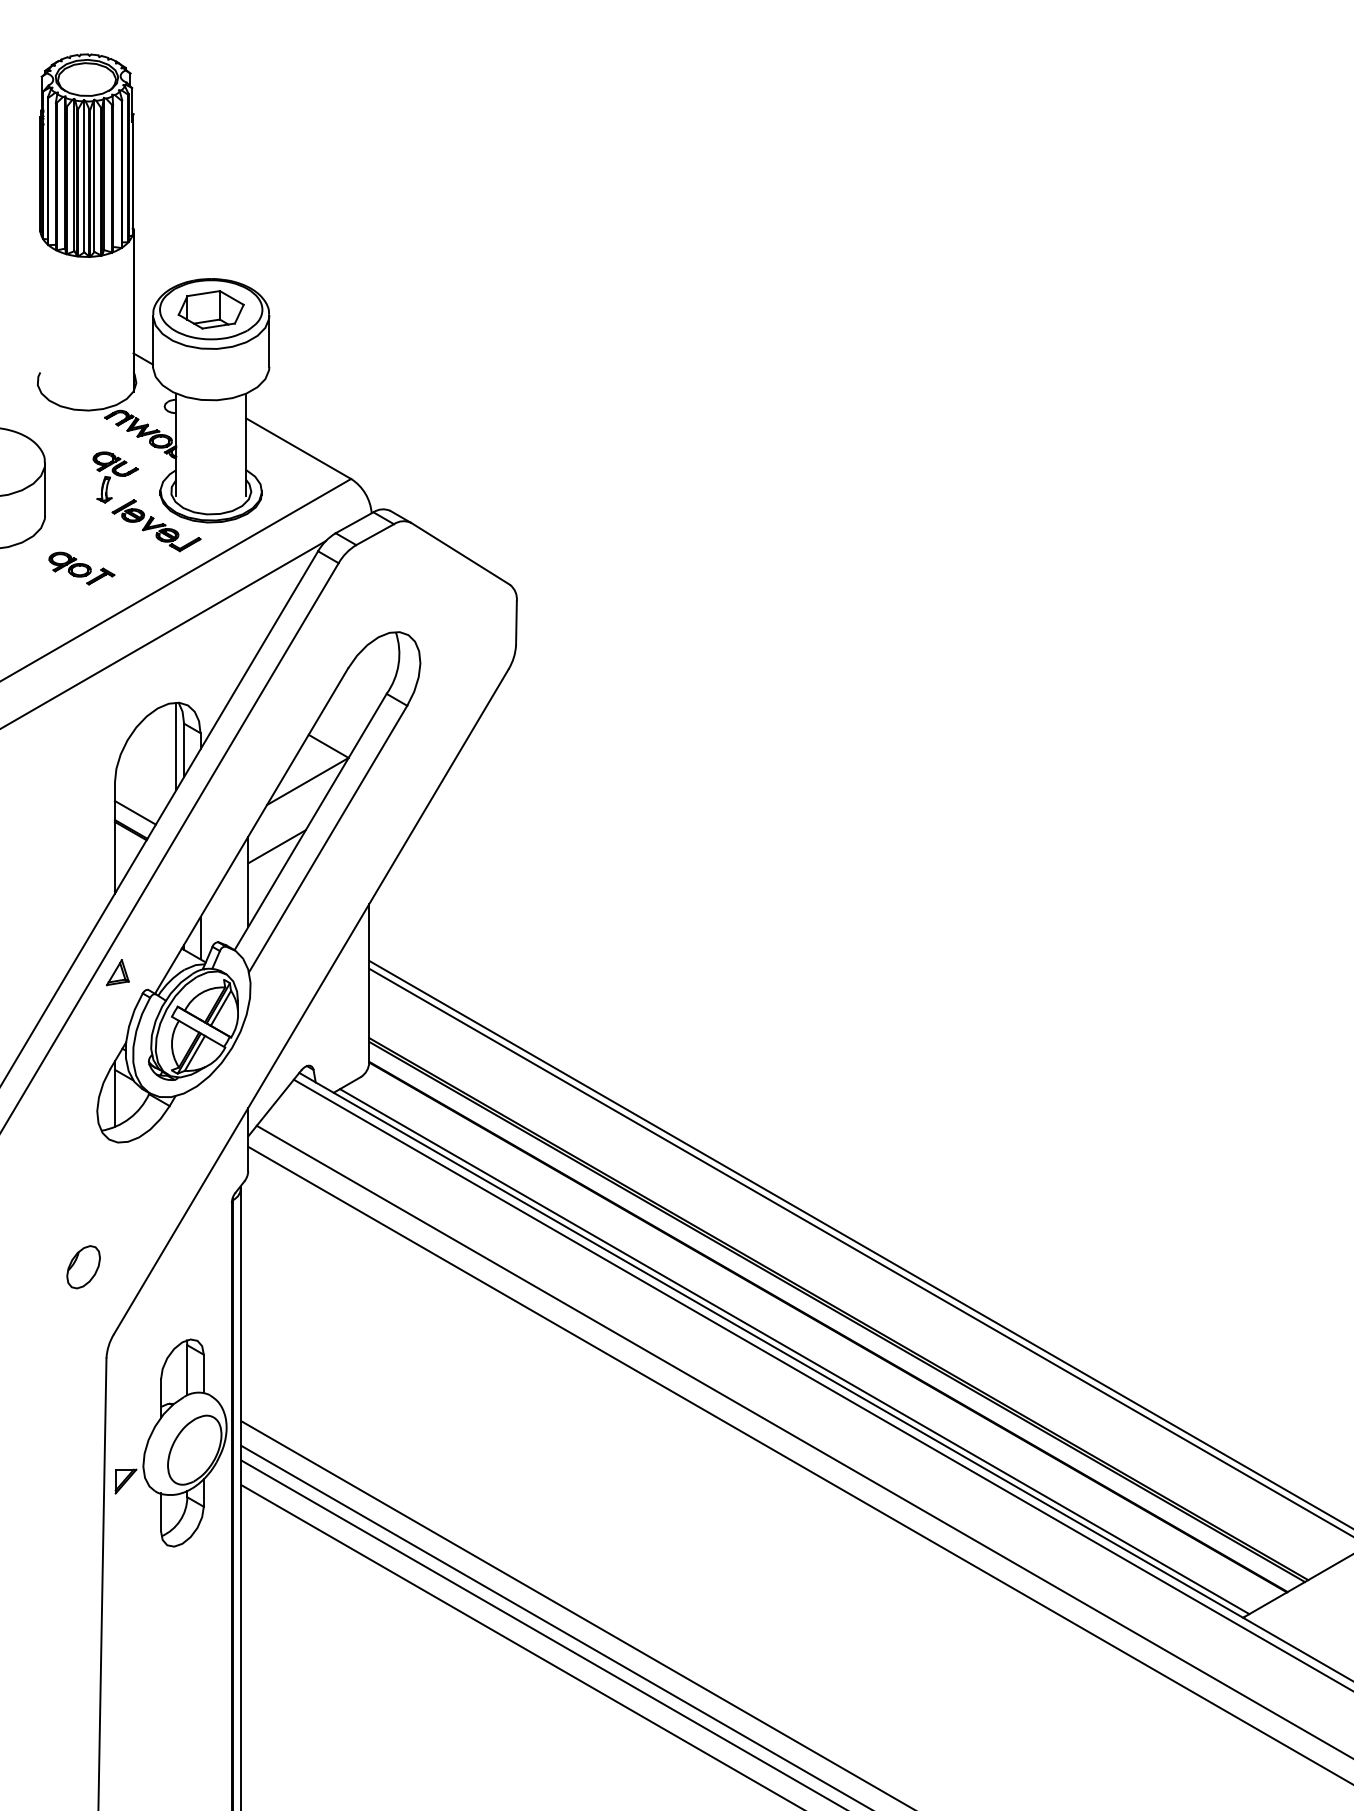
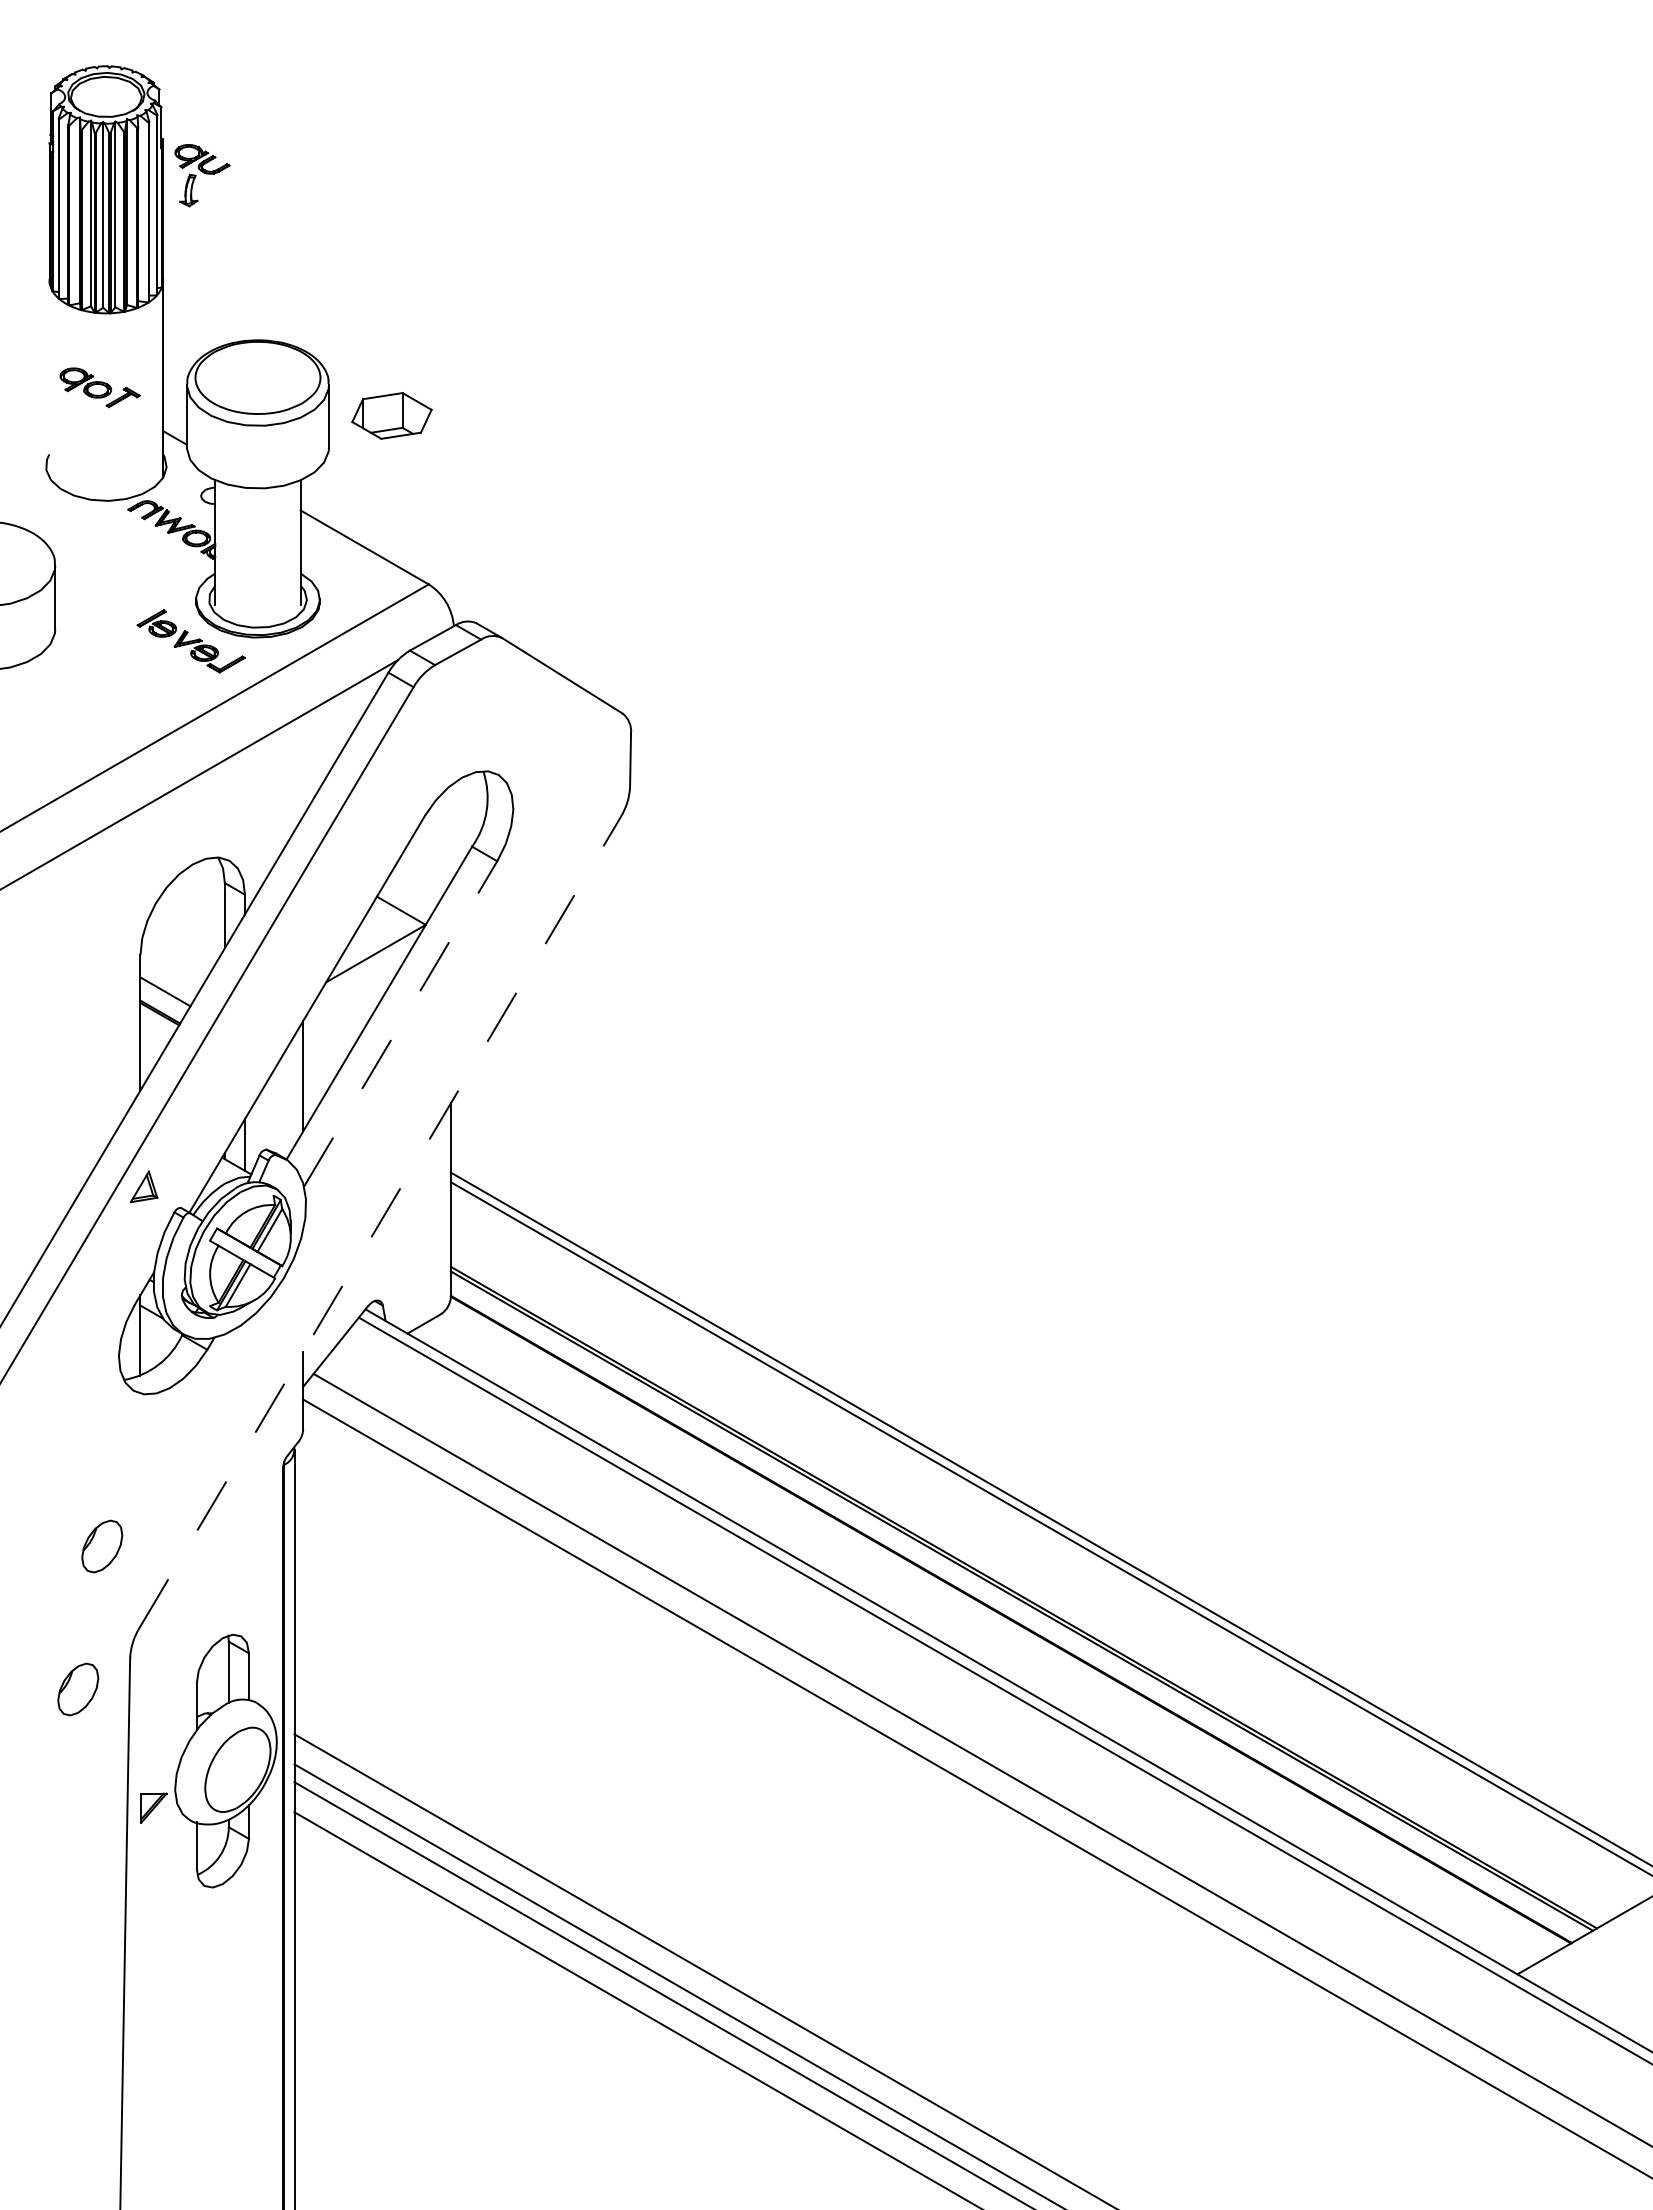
part: (210, 309) -> (391, 415), moved
part: (115, 477) -> (202, 175), moved
part: (81, 568) -> (99, 387), moved
line: (176, 746) -> (215, 910), removed
line: (327, 838) -> (400, 1023), solid -> dashed
line: (277, 846) -> (338, 1033), removed
line: (311, 1001) -> (380, 1222), solid -> dashed
line: (794, 1351) -> (970, 1649), removed
part: (64, 1384) -> (78, 1689), added

